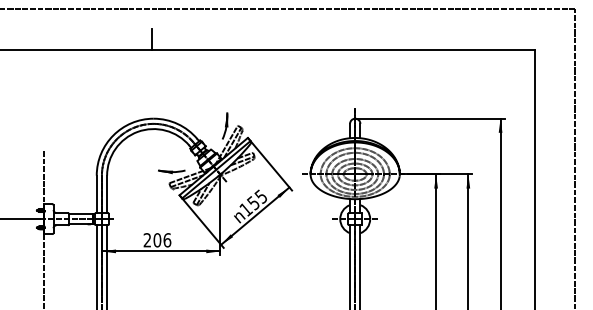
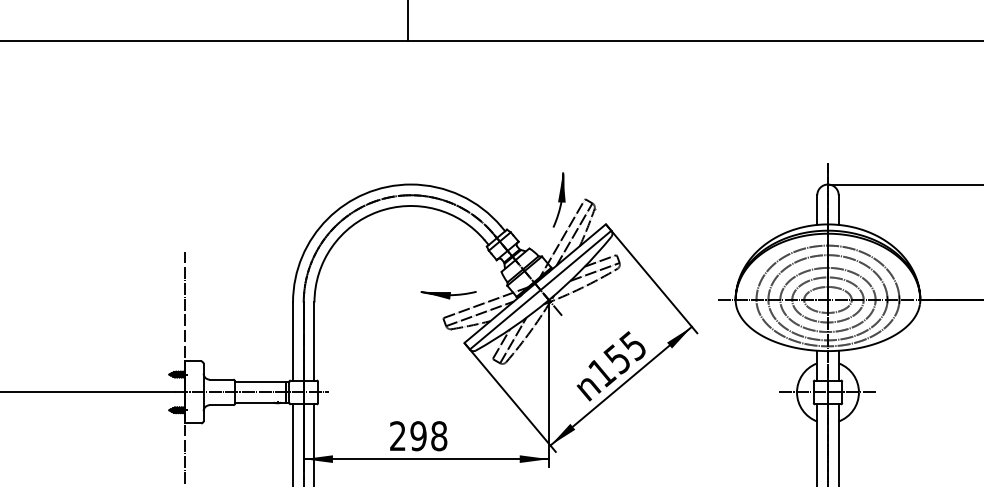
text: (162, 240) -> (429, 436), 206 -> 298

